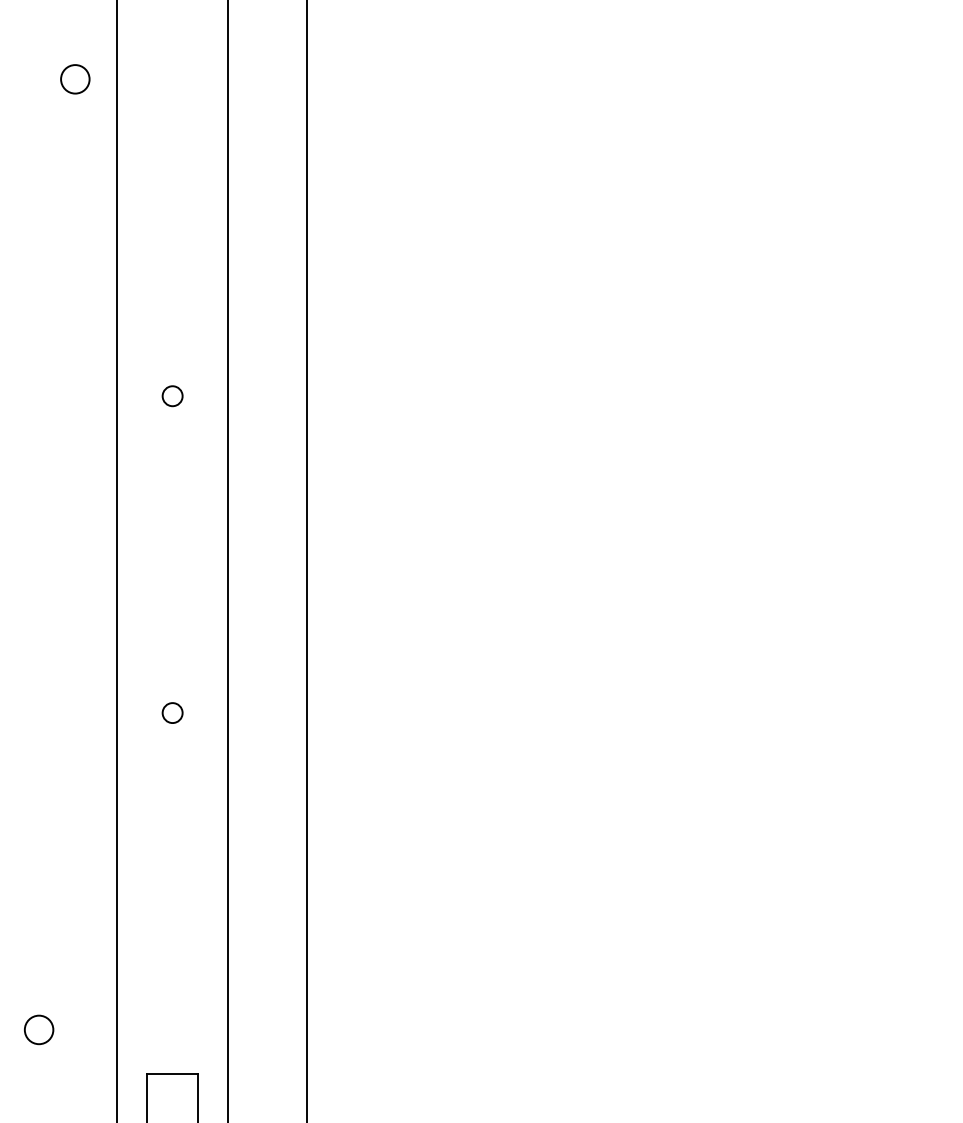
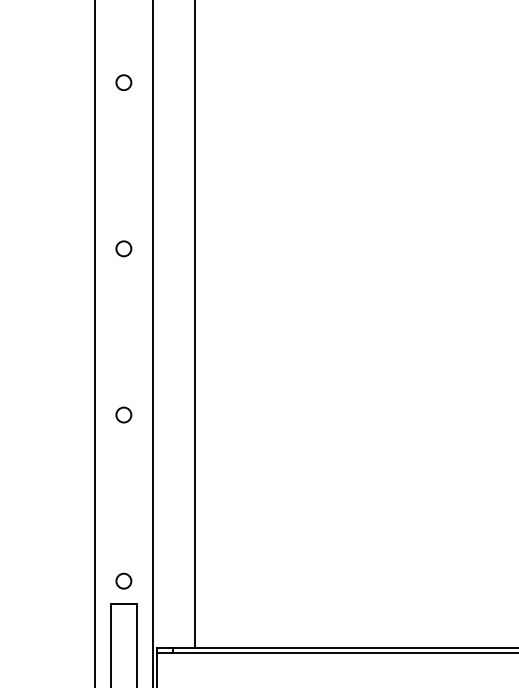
circle: (74, 78) -> (123, 82), moved
circle: (171, 395) -> (123, 248), size x1.43
circle: (171, 712) -> (123, 414), size x1.43
circle: (38, 1028) -> (123, 580), moved

